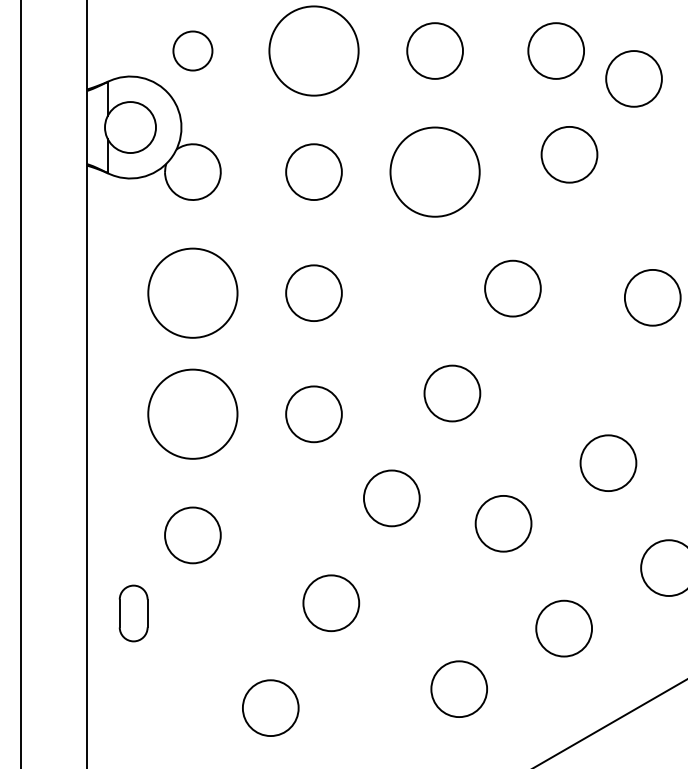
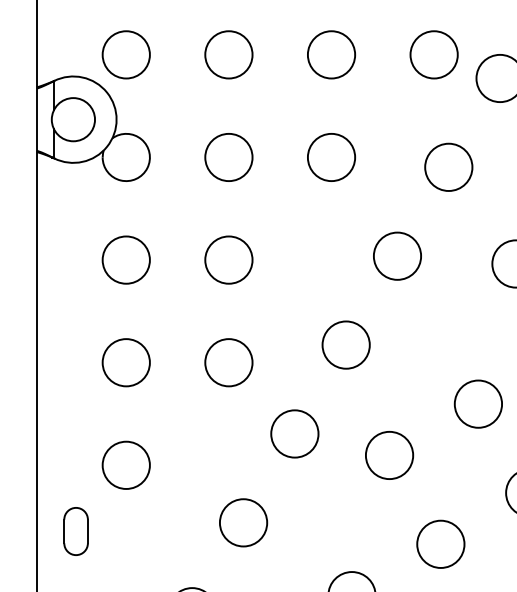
circle: (192, 50) -> (125, 54), size x1.43
circle: (313, 50) -> (228, 54), size x0.62
circle: (569, 154) -> (448, 167), moved
circle: (435, 172) -> (331, 157), size x0.62
circle: (192, 293) -> (125, 260), size x0.62
circle: (192, 414) -> (125, 362), size x0.62

